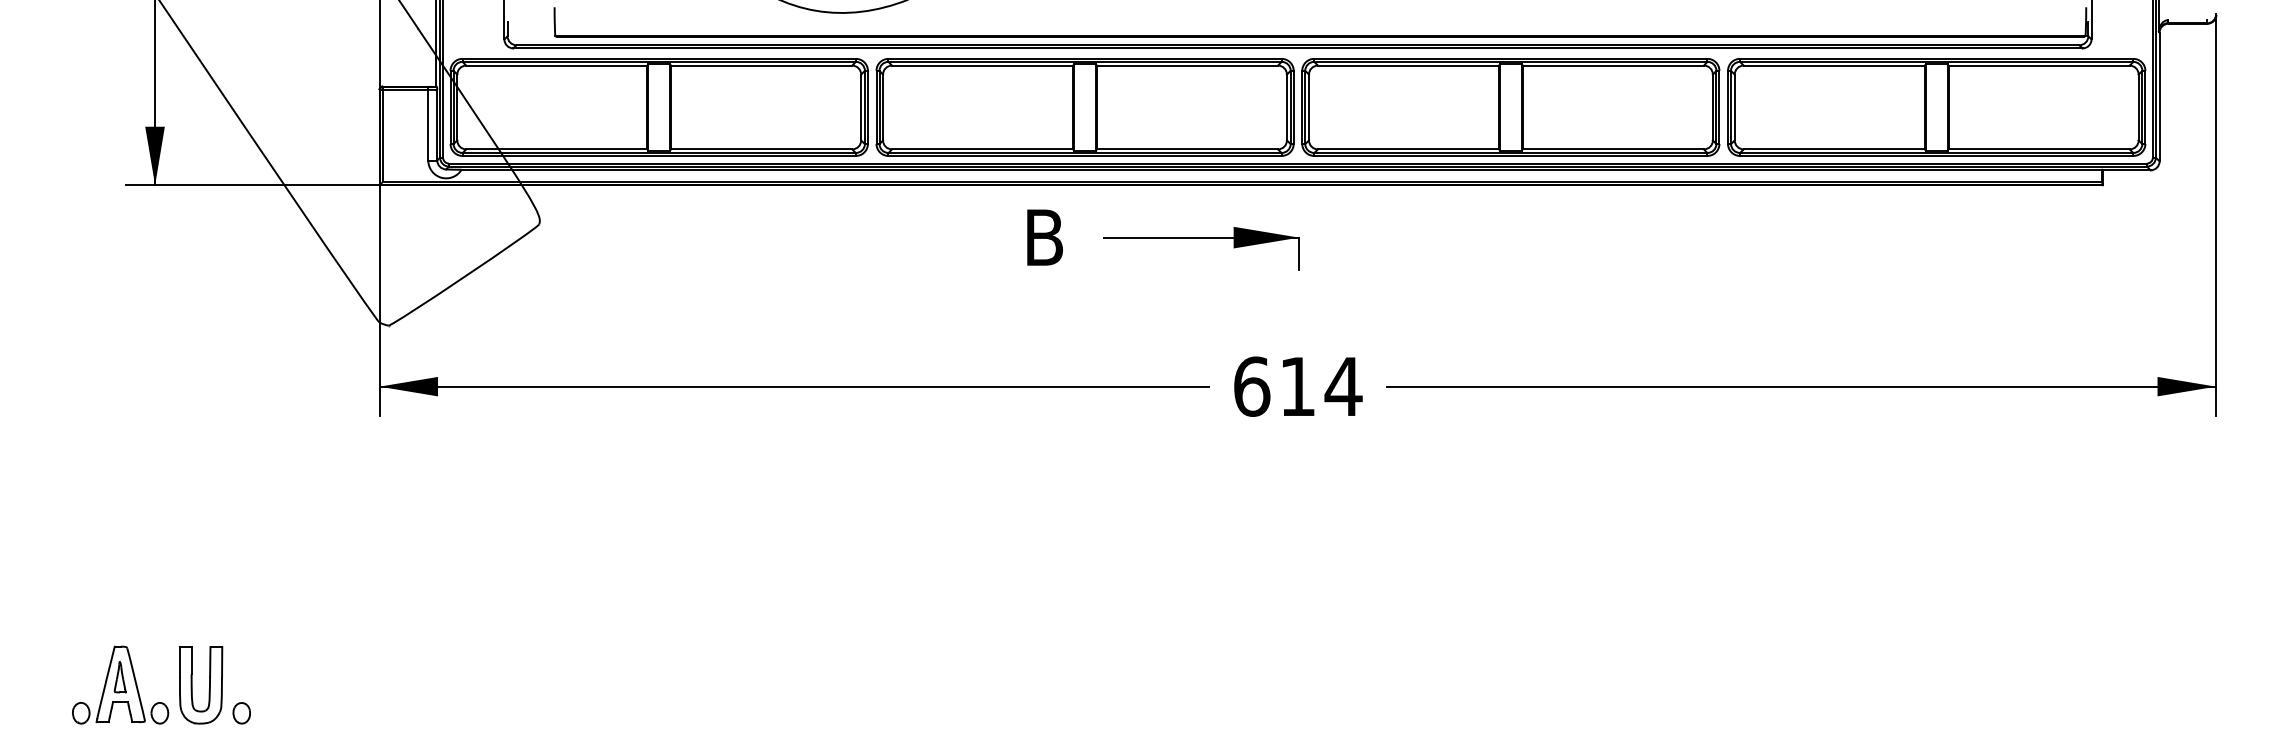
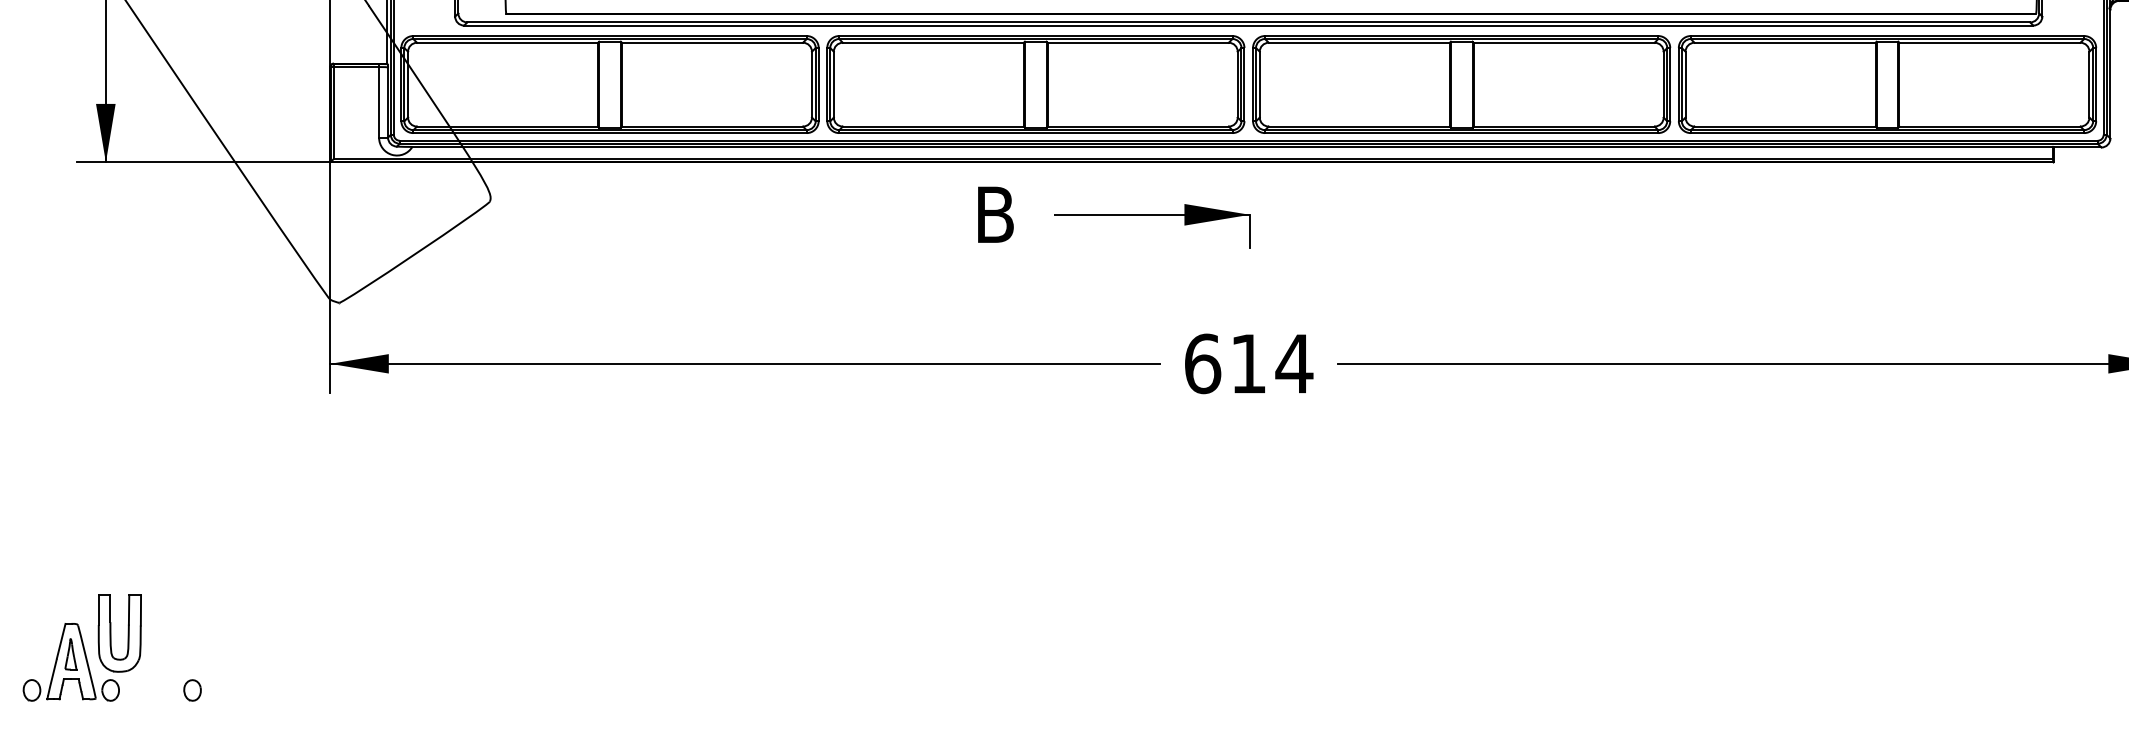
part: (209, 685) -> (128, 633), moved

